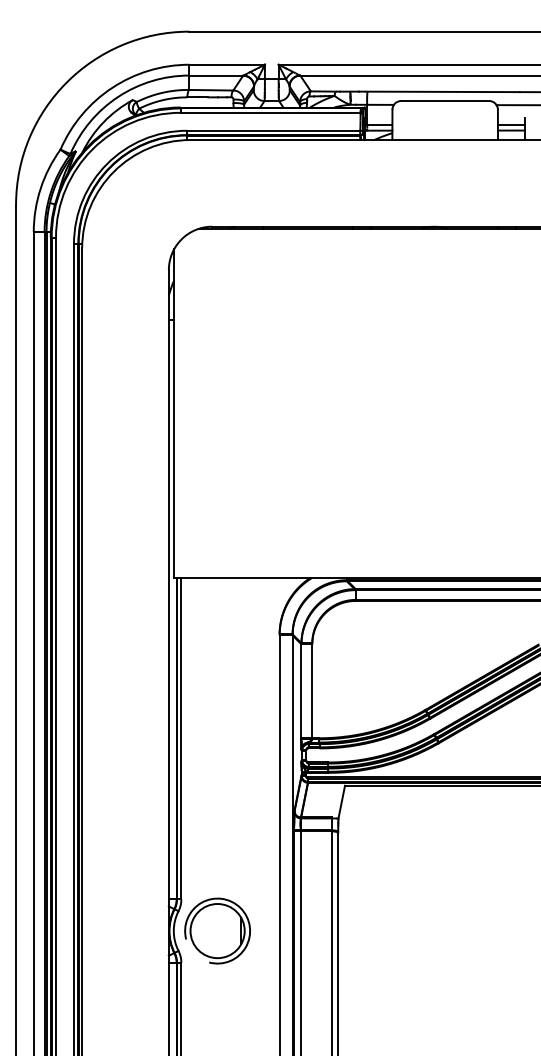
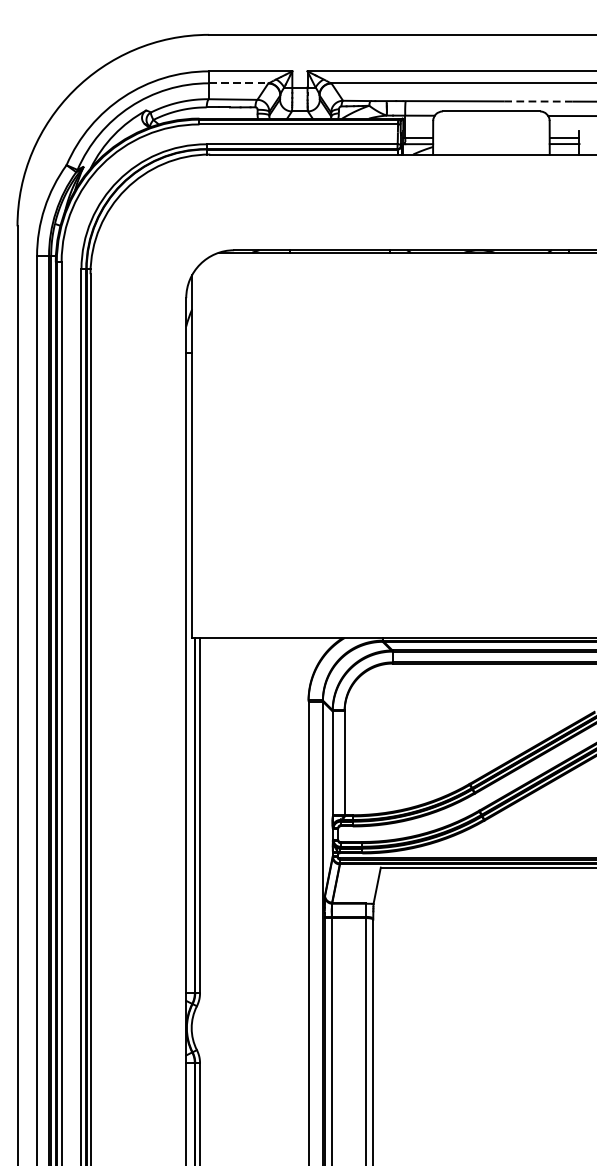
line: (216, 75) -> (238, 83), solid -> dashed
line: (488, 92) -> (539, 102), solid -> dashed
part: (217, 930) -> (239, 1027), removed

